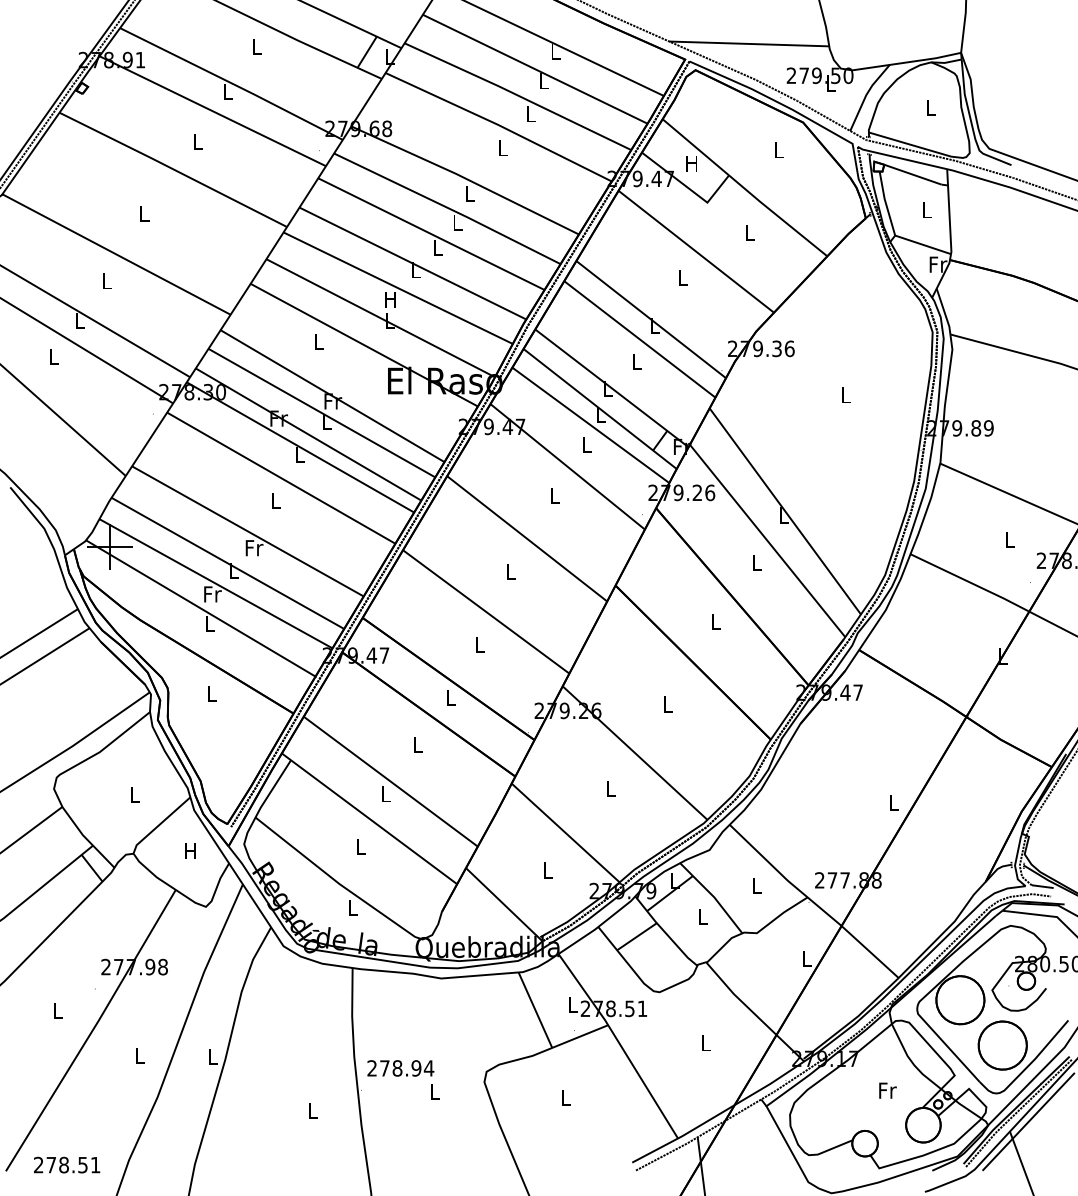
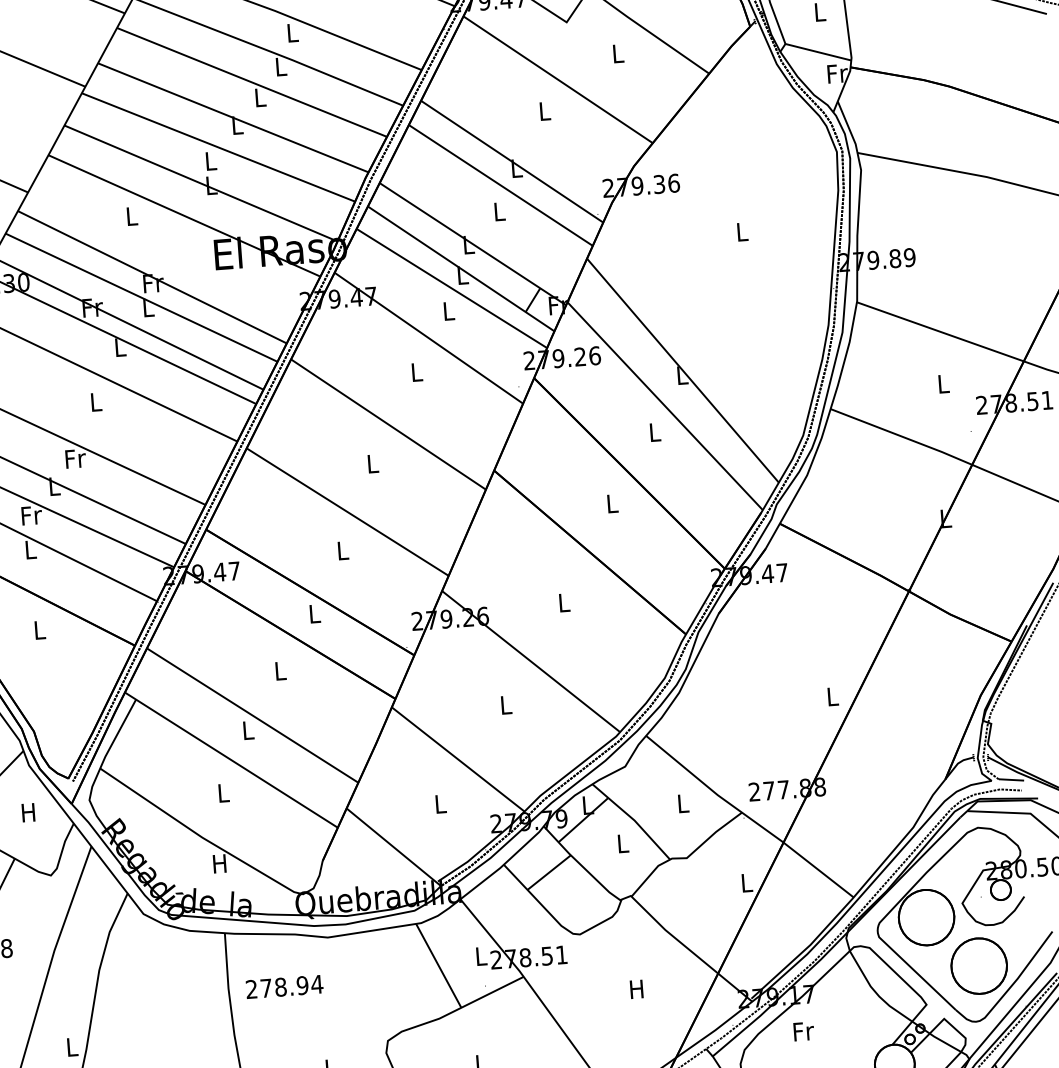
text: (390, 299) -> (210, 161), H -> L
text: (352, 907) -> (219, 863), L -> H
text: (705, 1042) -> (637, 988), L -> H
text: (400, 1068) -> (284, 987), moved
text: (887, 1090) -> (803, 1031), moved

